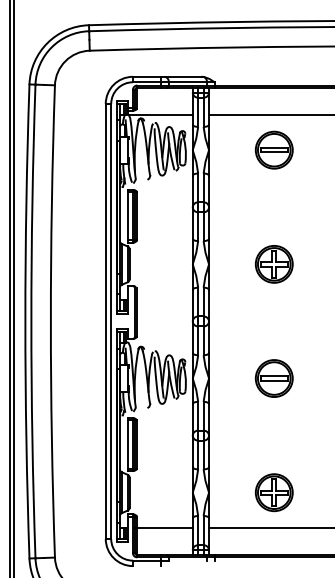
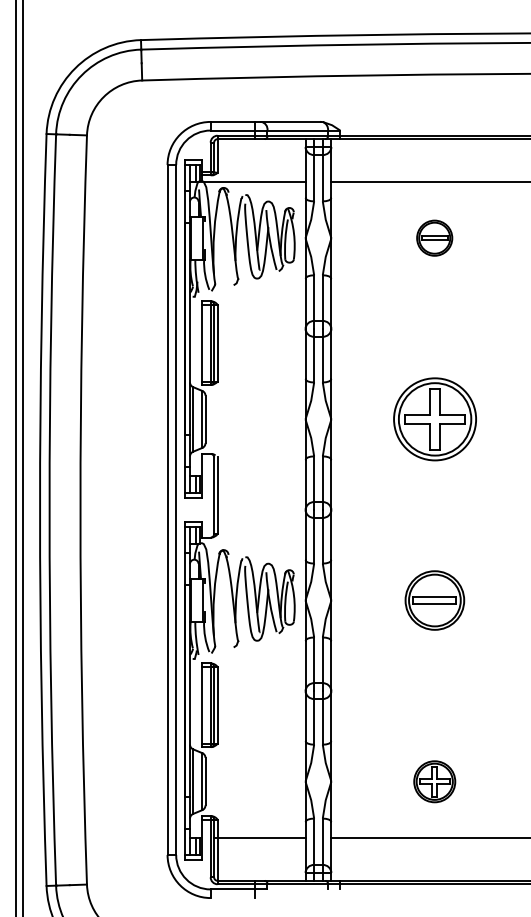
part: (273, 149) -> (433, 237), size x0.6
part: (273, 264) -> (433, 419), size x1.4
part: (273, 492) -> (433, 781), size x0.7

